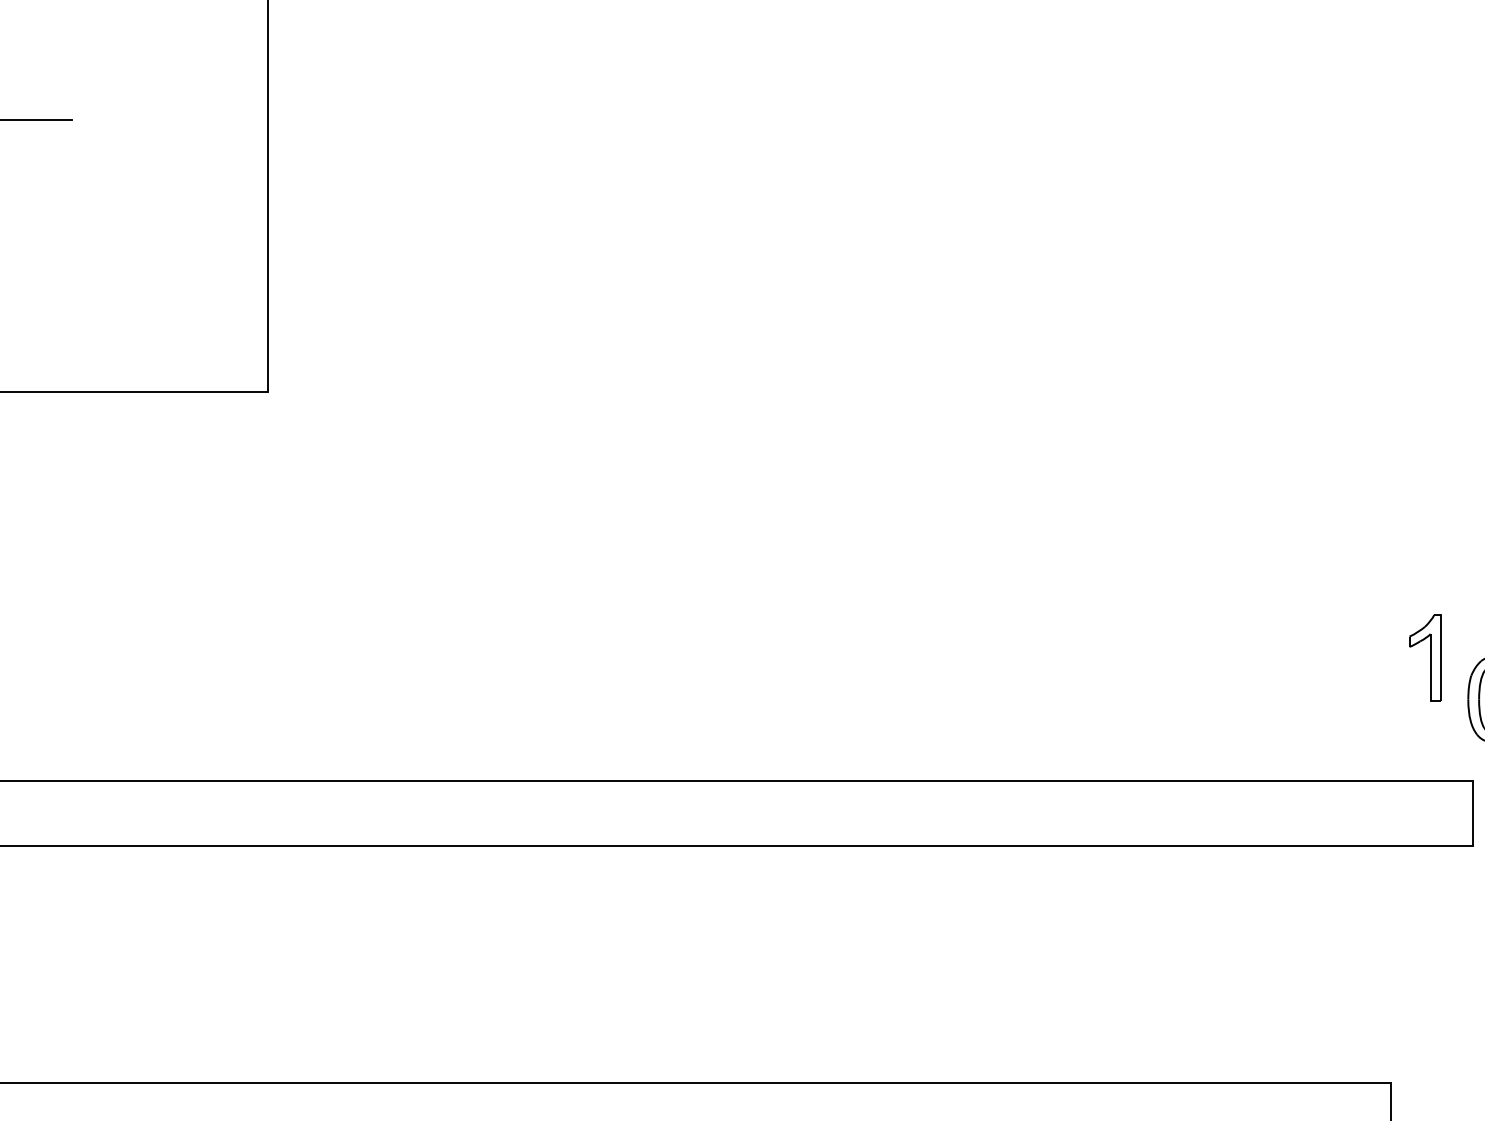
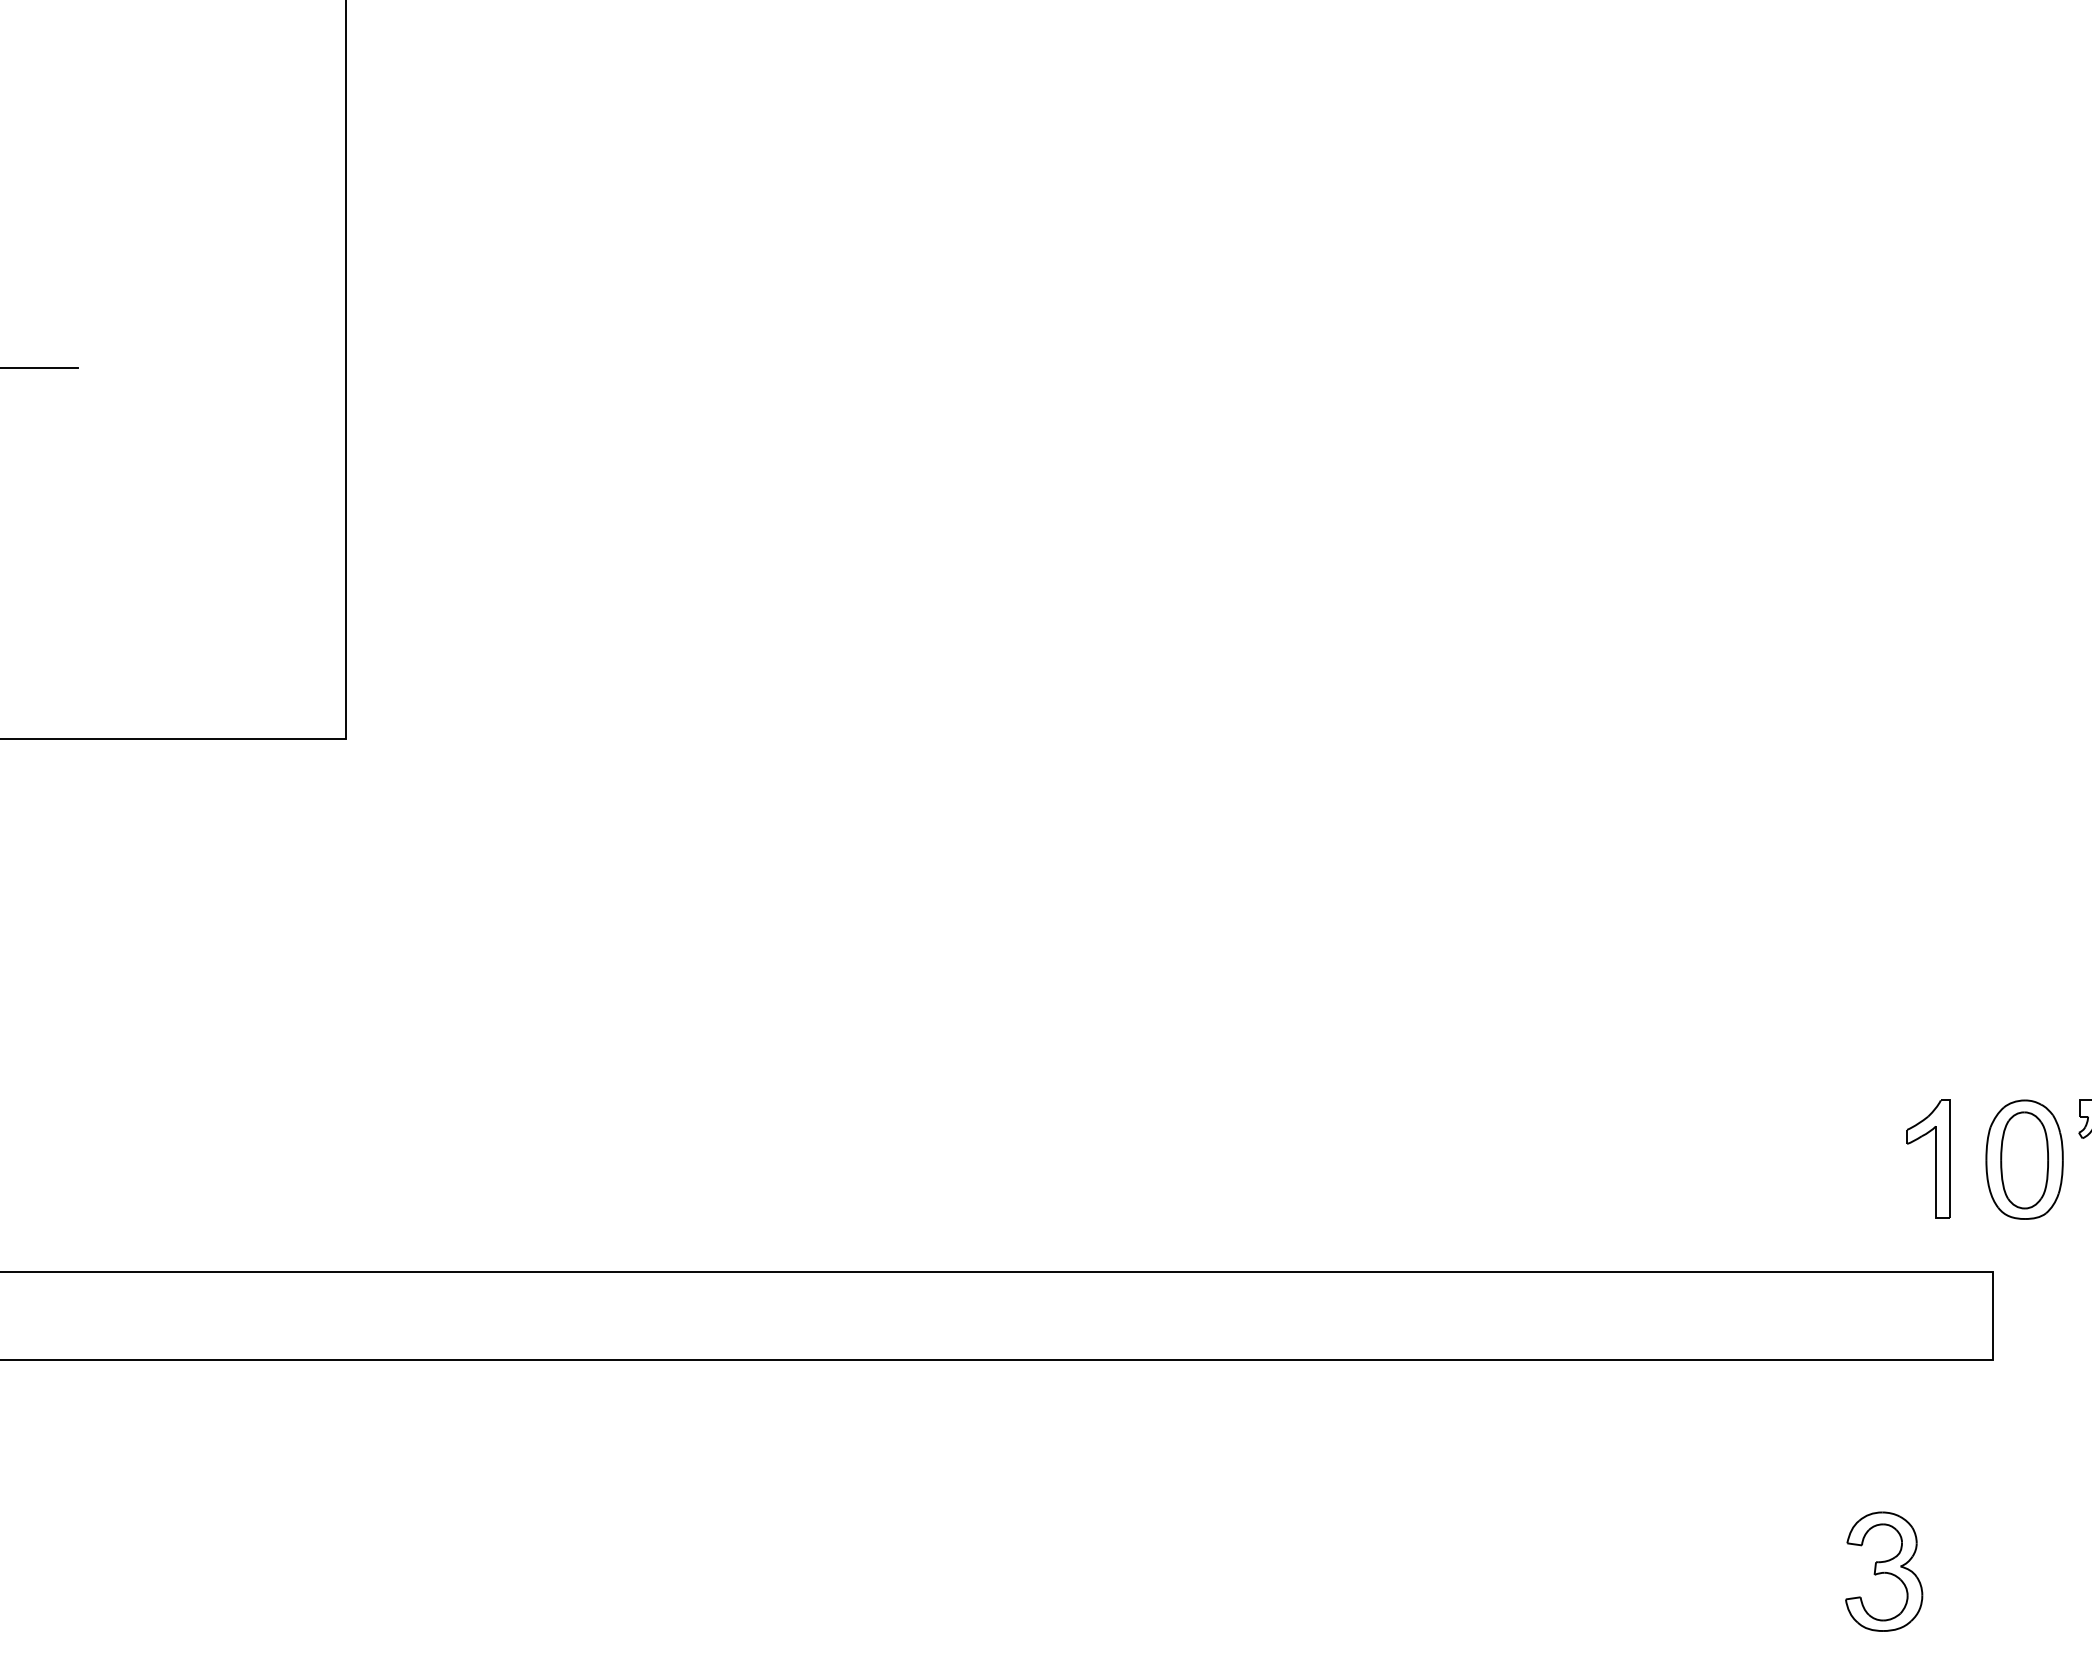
part: (1430, 657) -> (1935, 1158), moved
part: (1393, 1000) -> (1884, 1571), added

